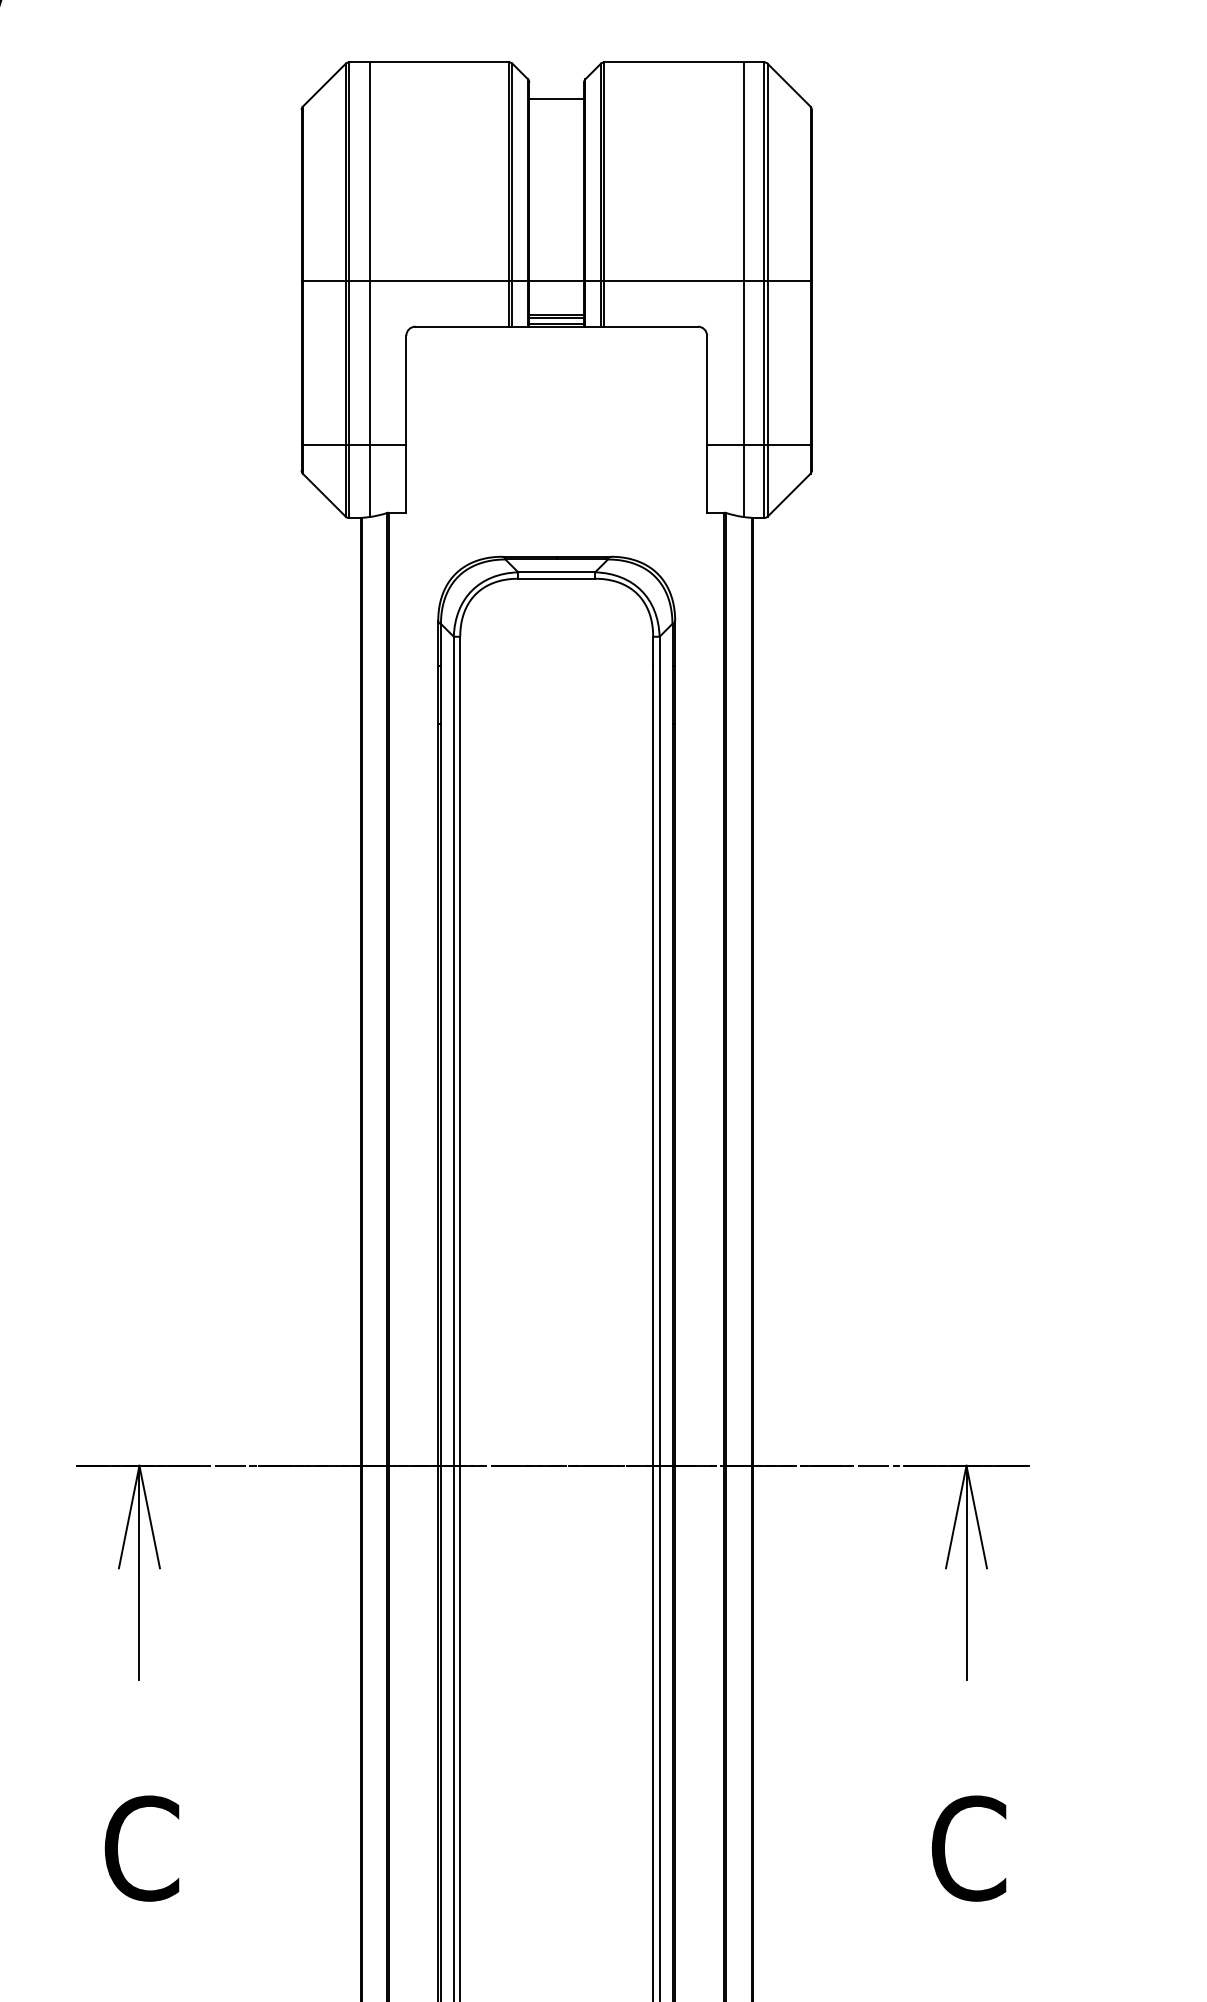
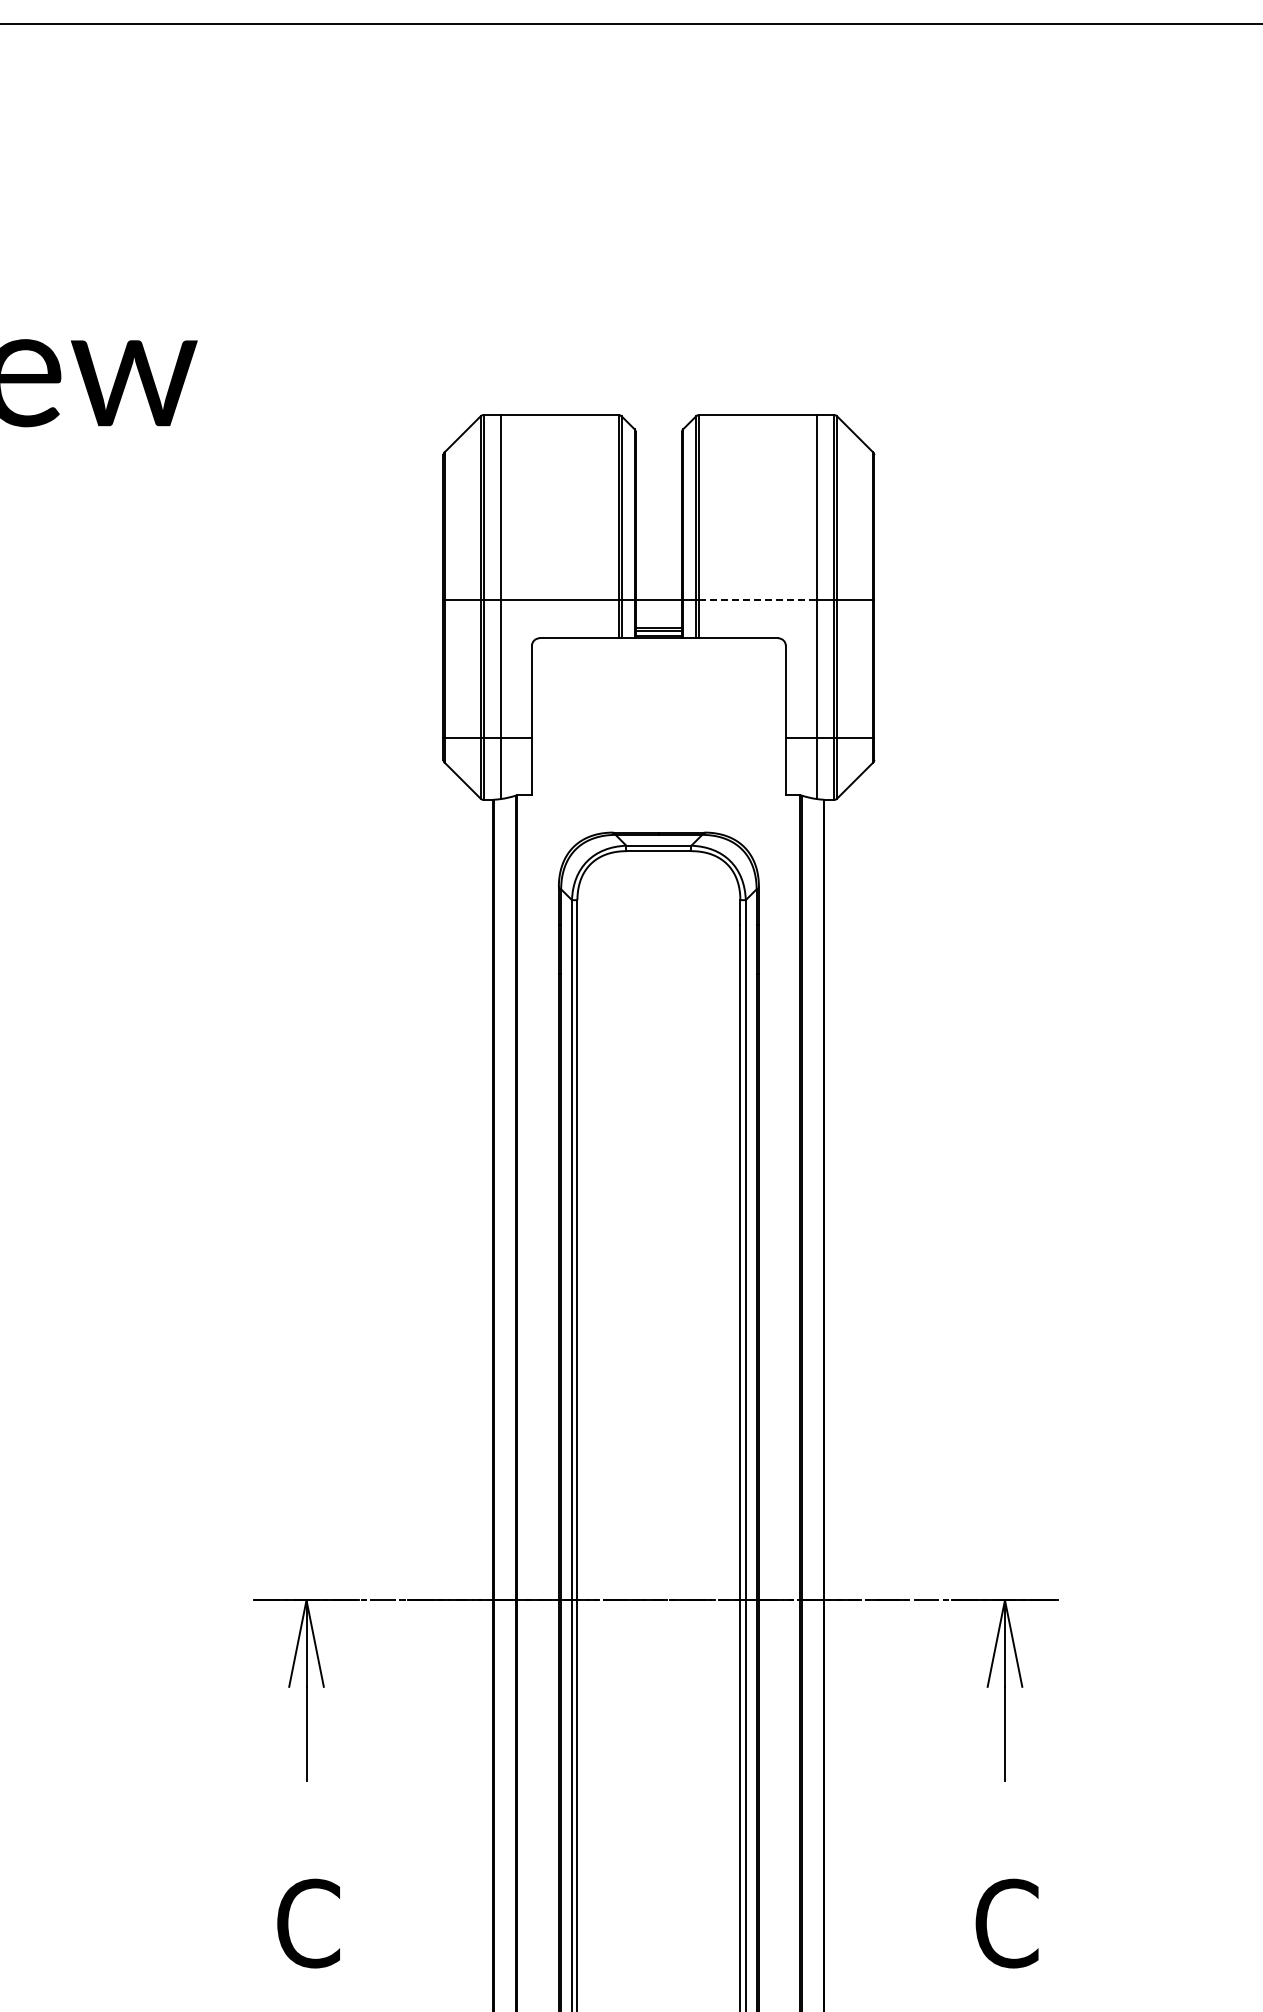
line: (556, 98) -> (658, 445), removed
line: (673, 280) -> (757, 599), solid -> dashed

